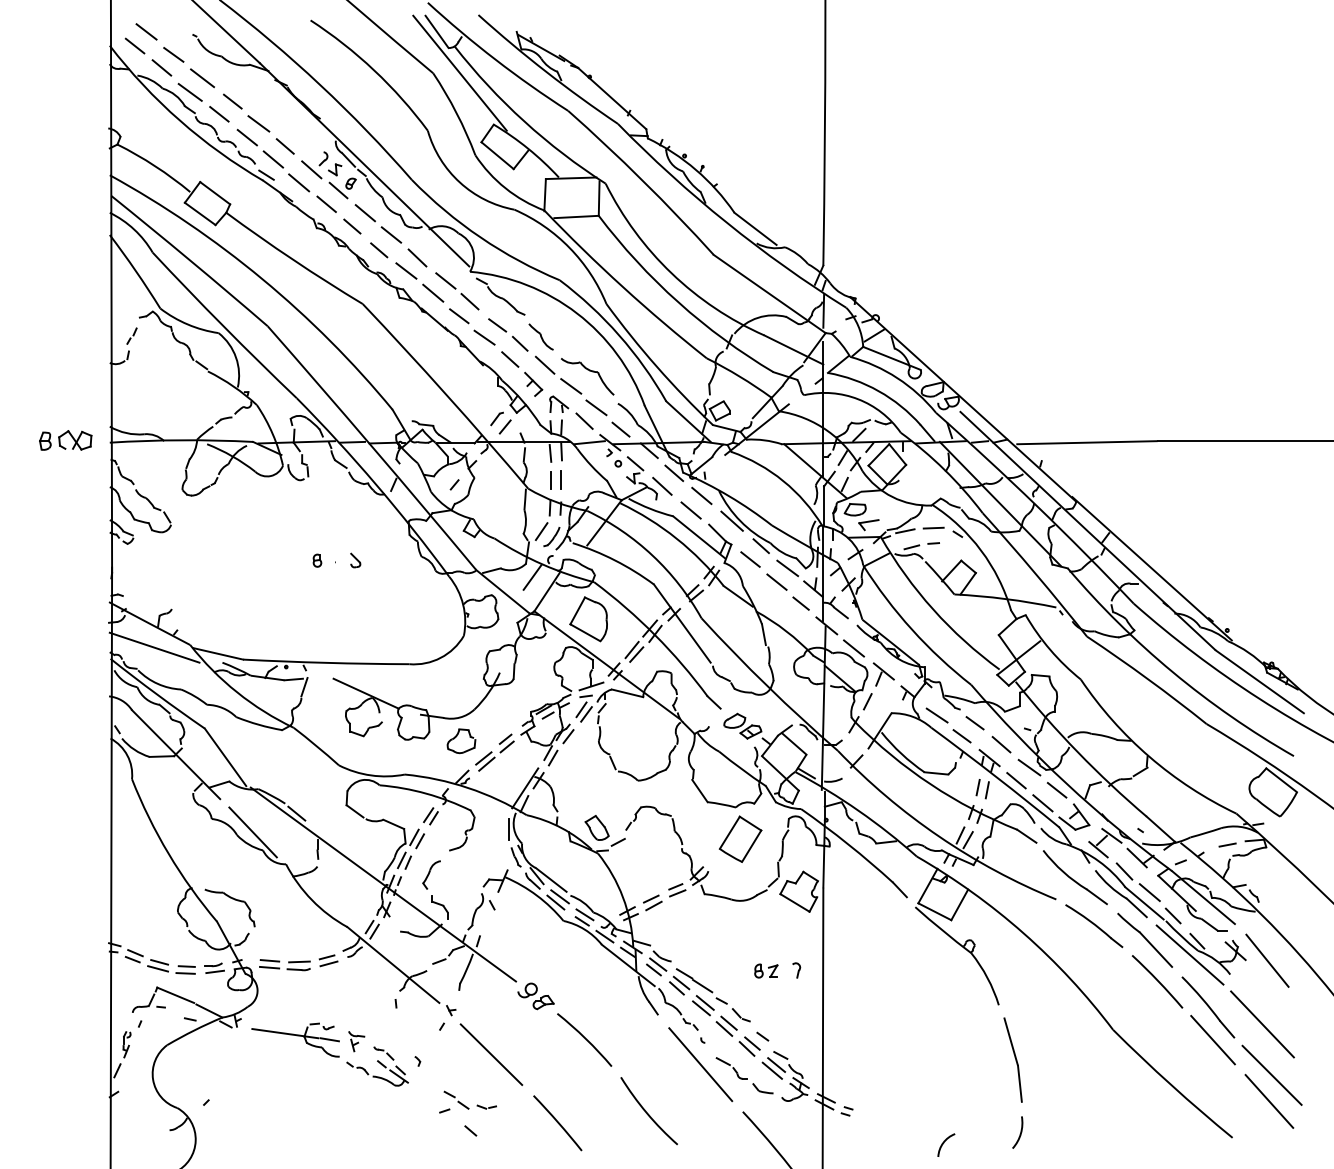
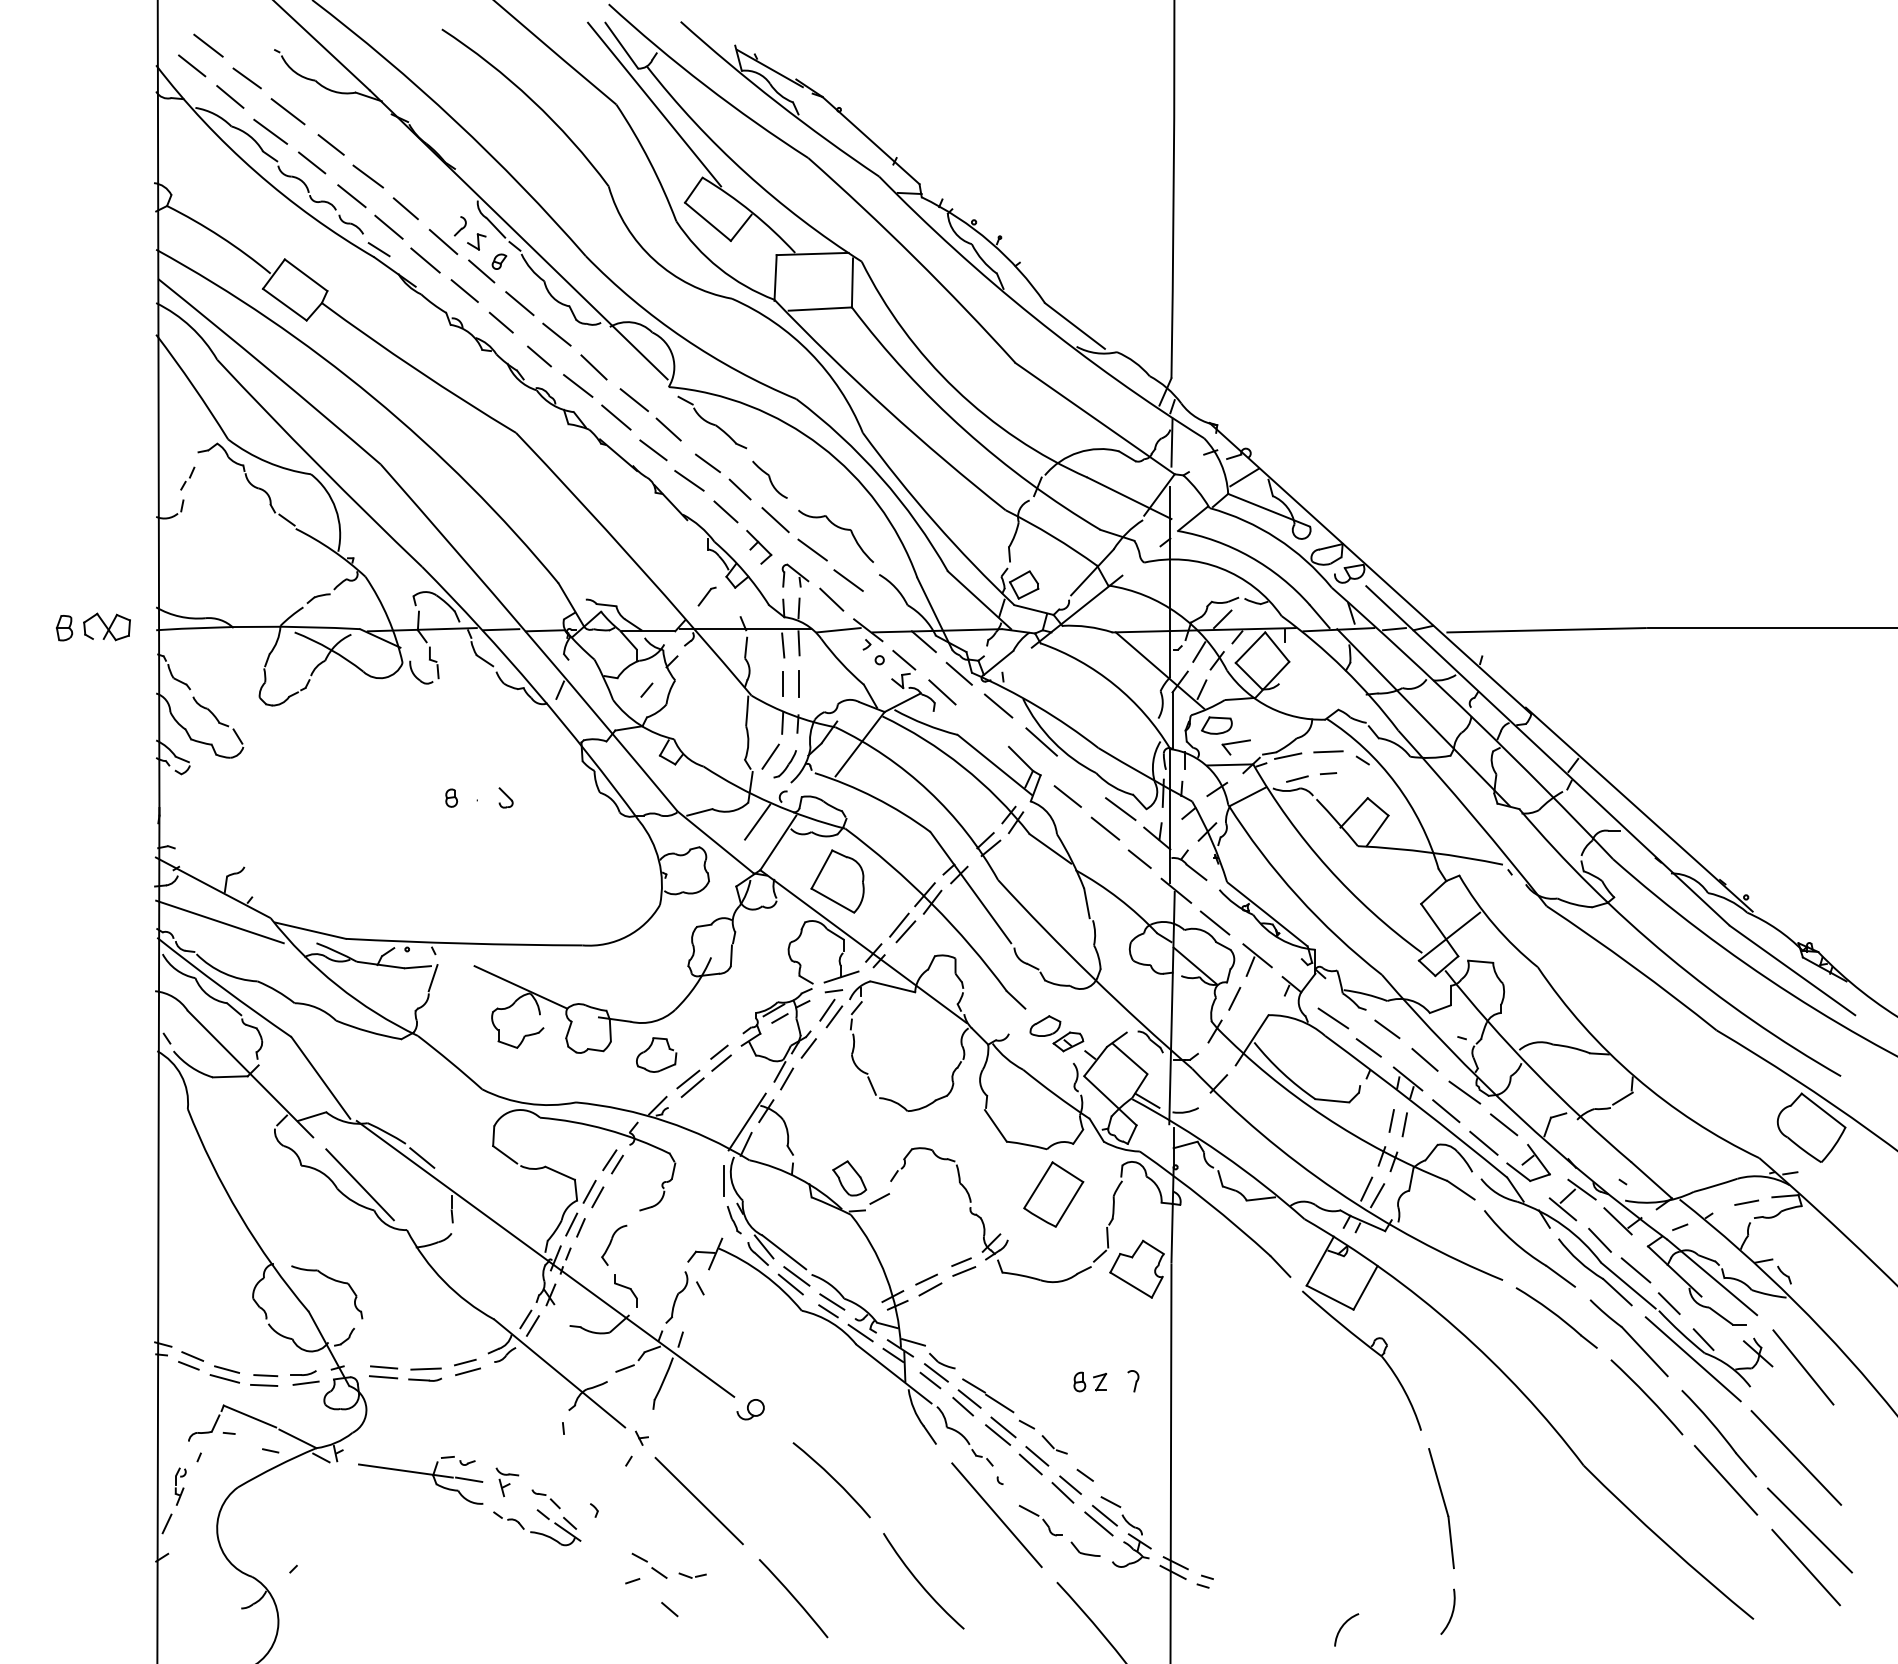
line: (505, 426) -> (718, 607), removed
line: (620, 429) -> (883, 611), removed
line: (690, 510) -> (982, 726), removed
line: (761, 546) -> (1083, 777), removed
part: (543, 1002) -> (773, 1426), removed

